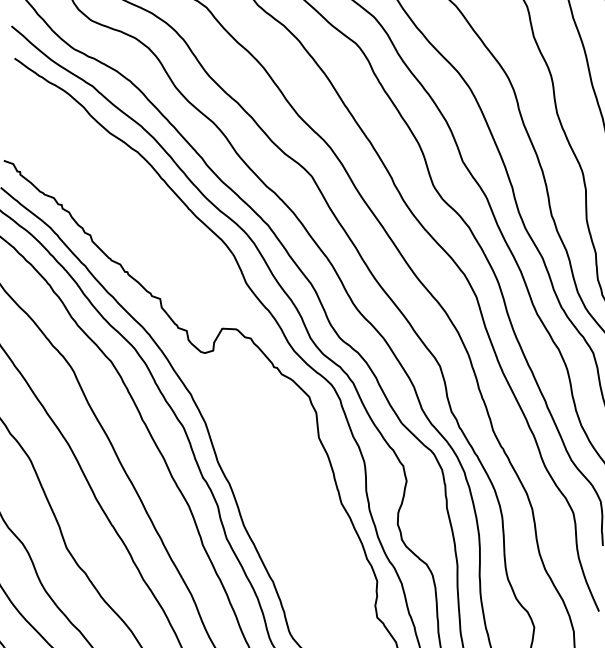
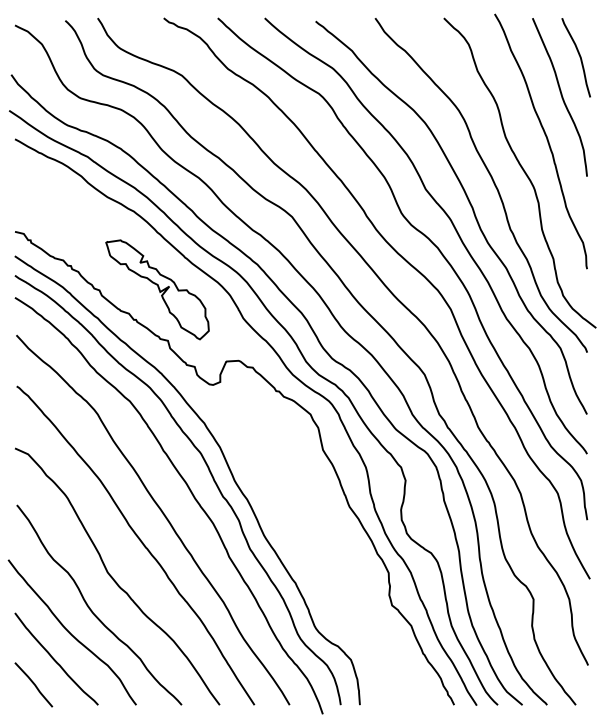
part: (154, 241) -> (157, 289), added

